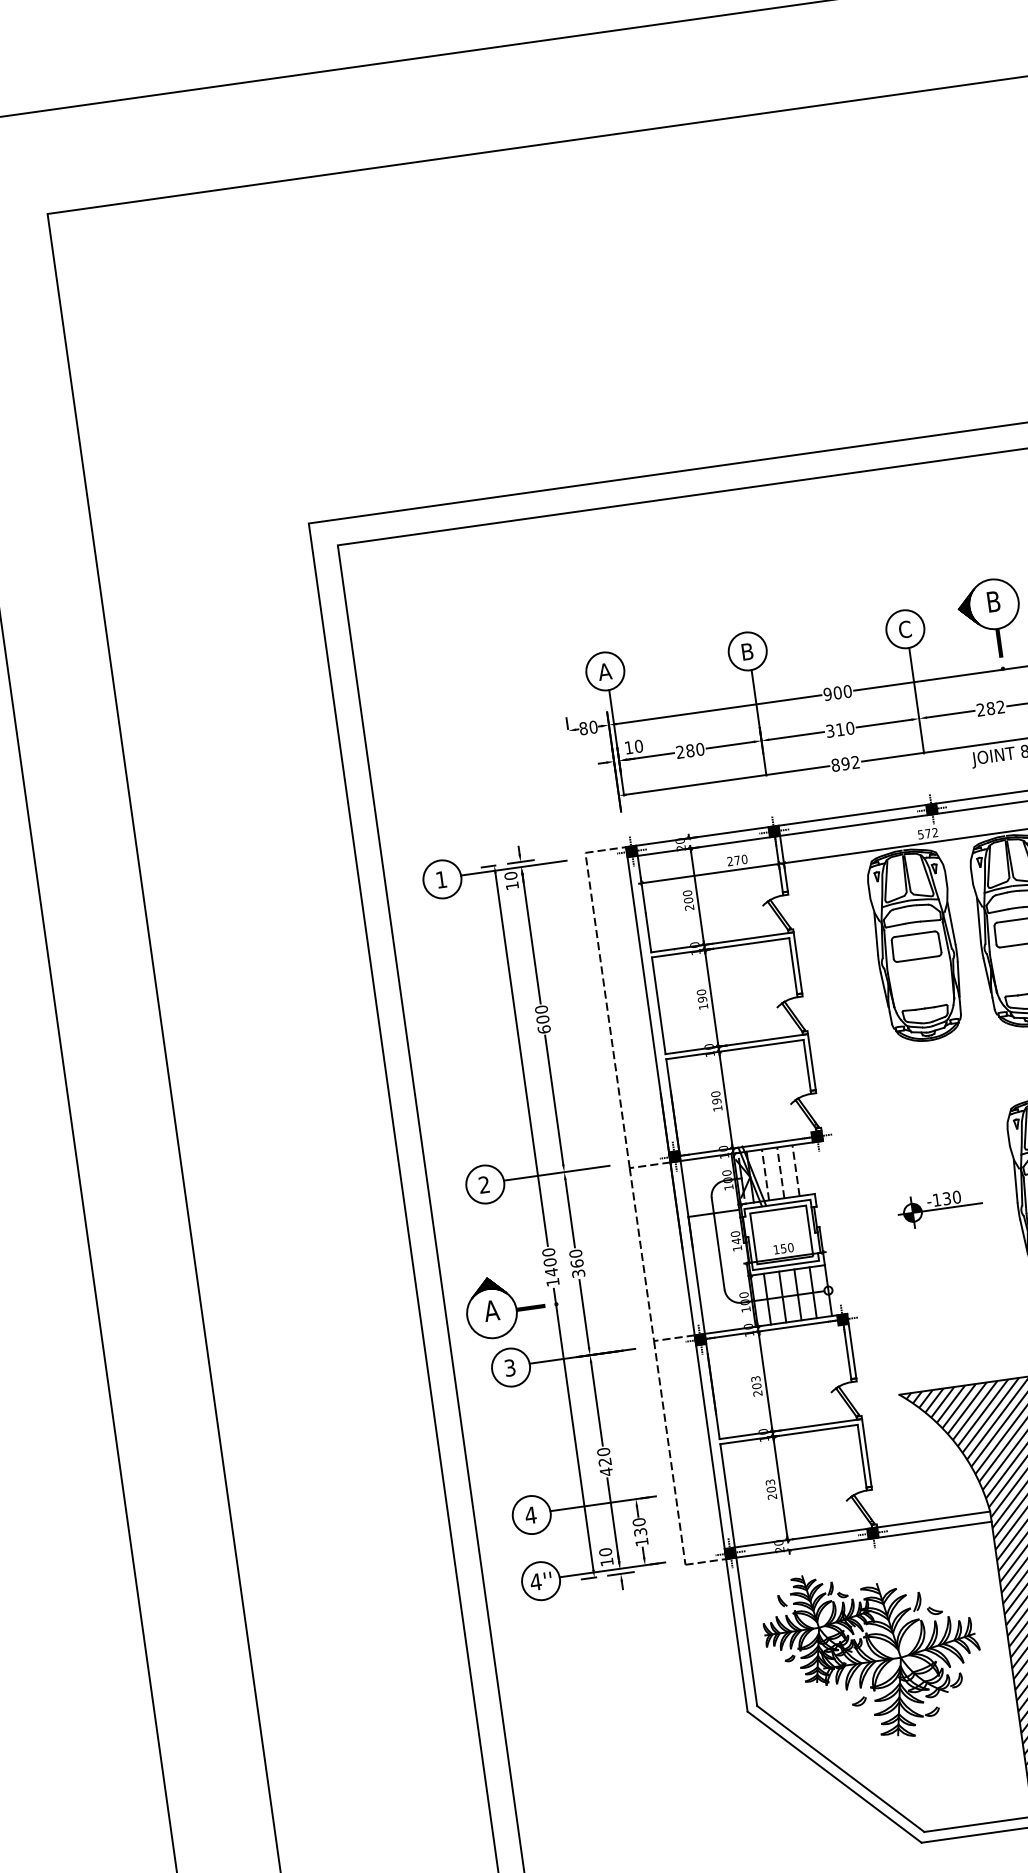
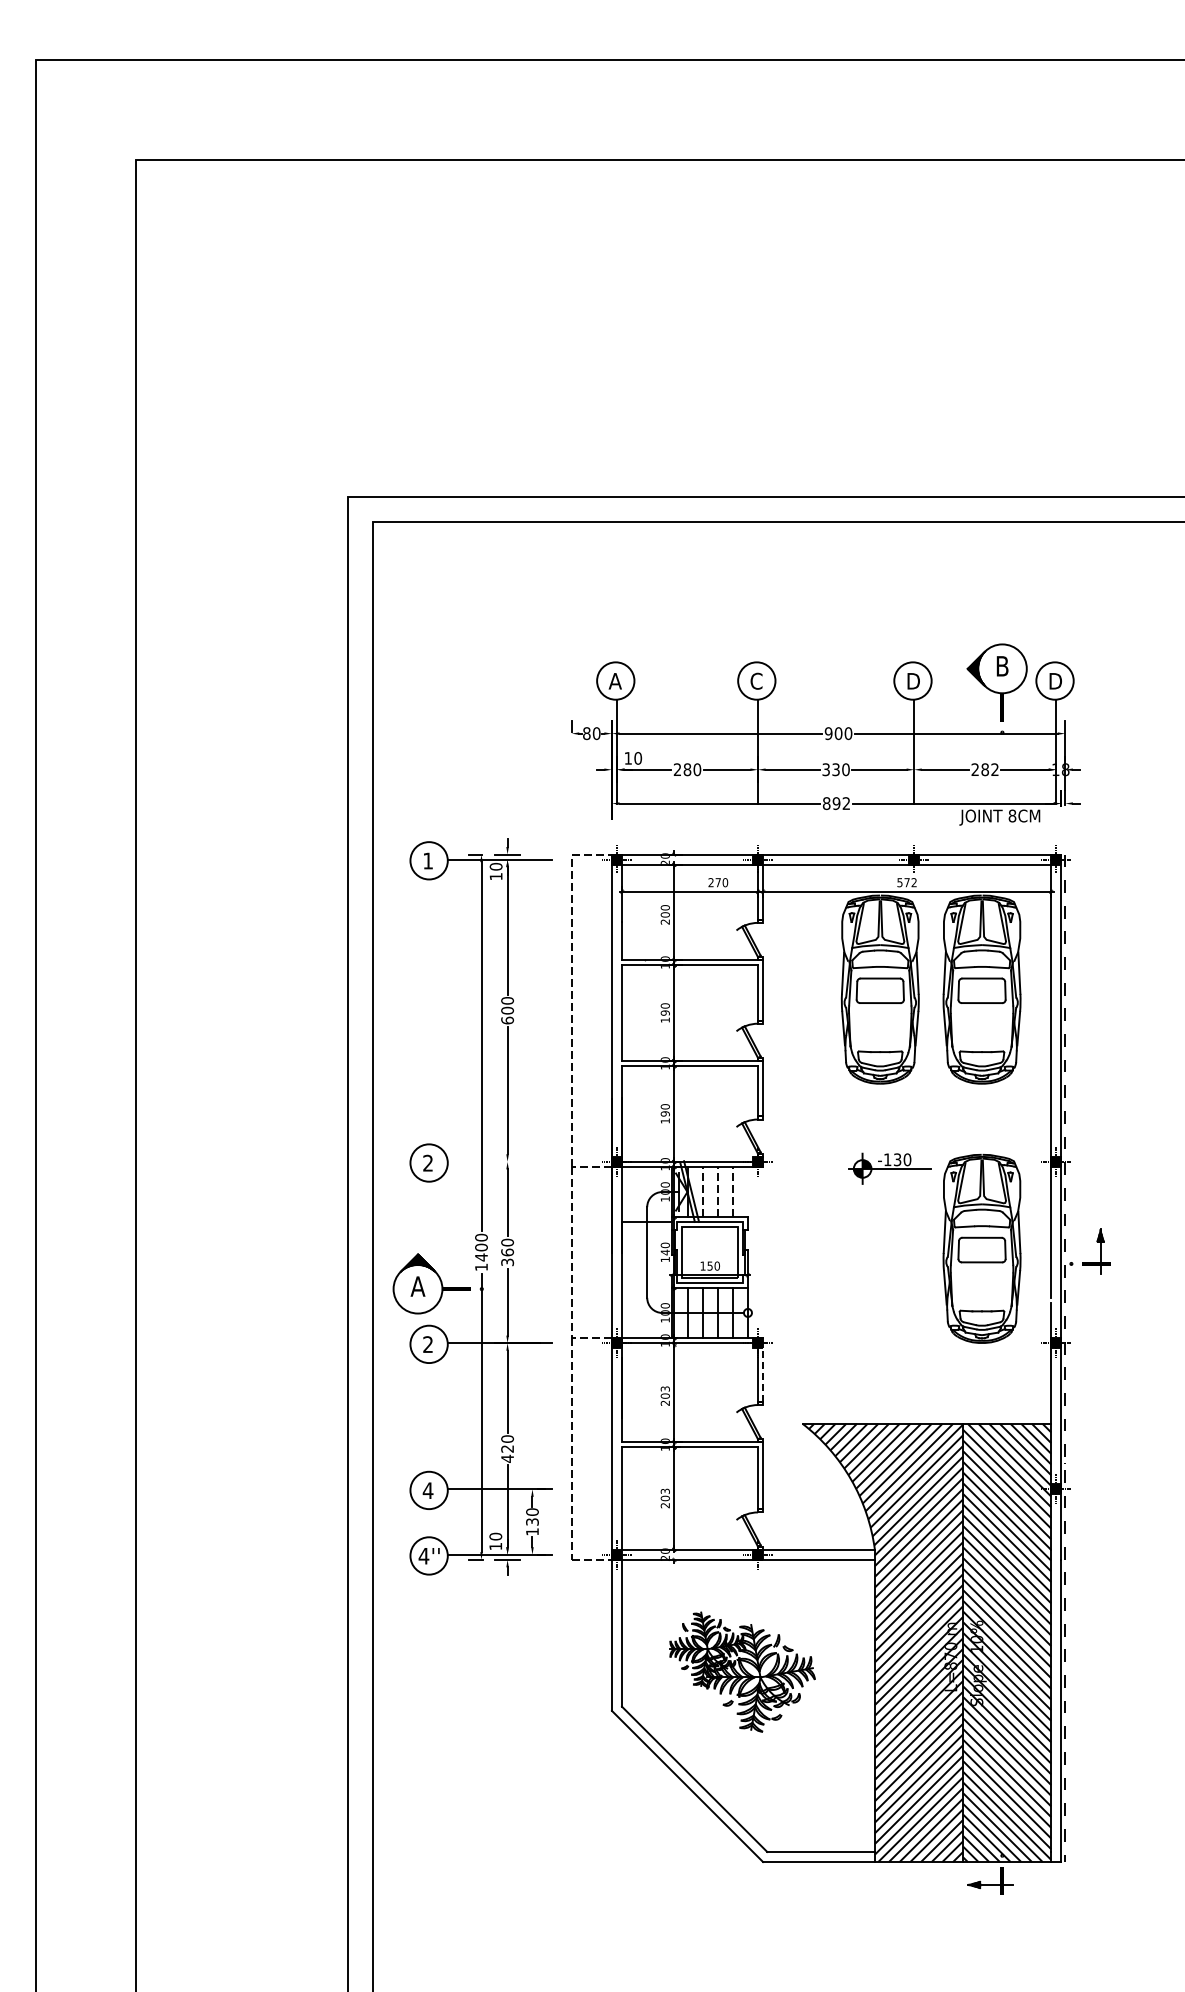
text: (904, 628) -> (912, 680), C -> D
text: (747, 650) -> (756, 680), B -> C
text: (839, 729) -> (835, 769), 310 -> 330
line: (556, 1172) -> (499, 1161), removed
part: (939, 1208) -> (889, 1168), moved
line: (853, 1351) -> (763, 1375), solid -> dashed
text: (509, 1367) -> (427, 1344), 3 -> 2
part: (873, 1654) -> (742, 1672), size x0.7

